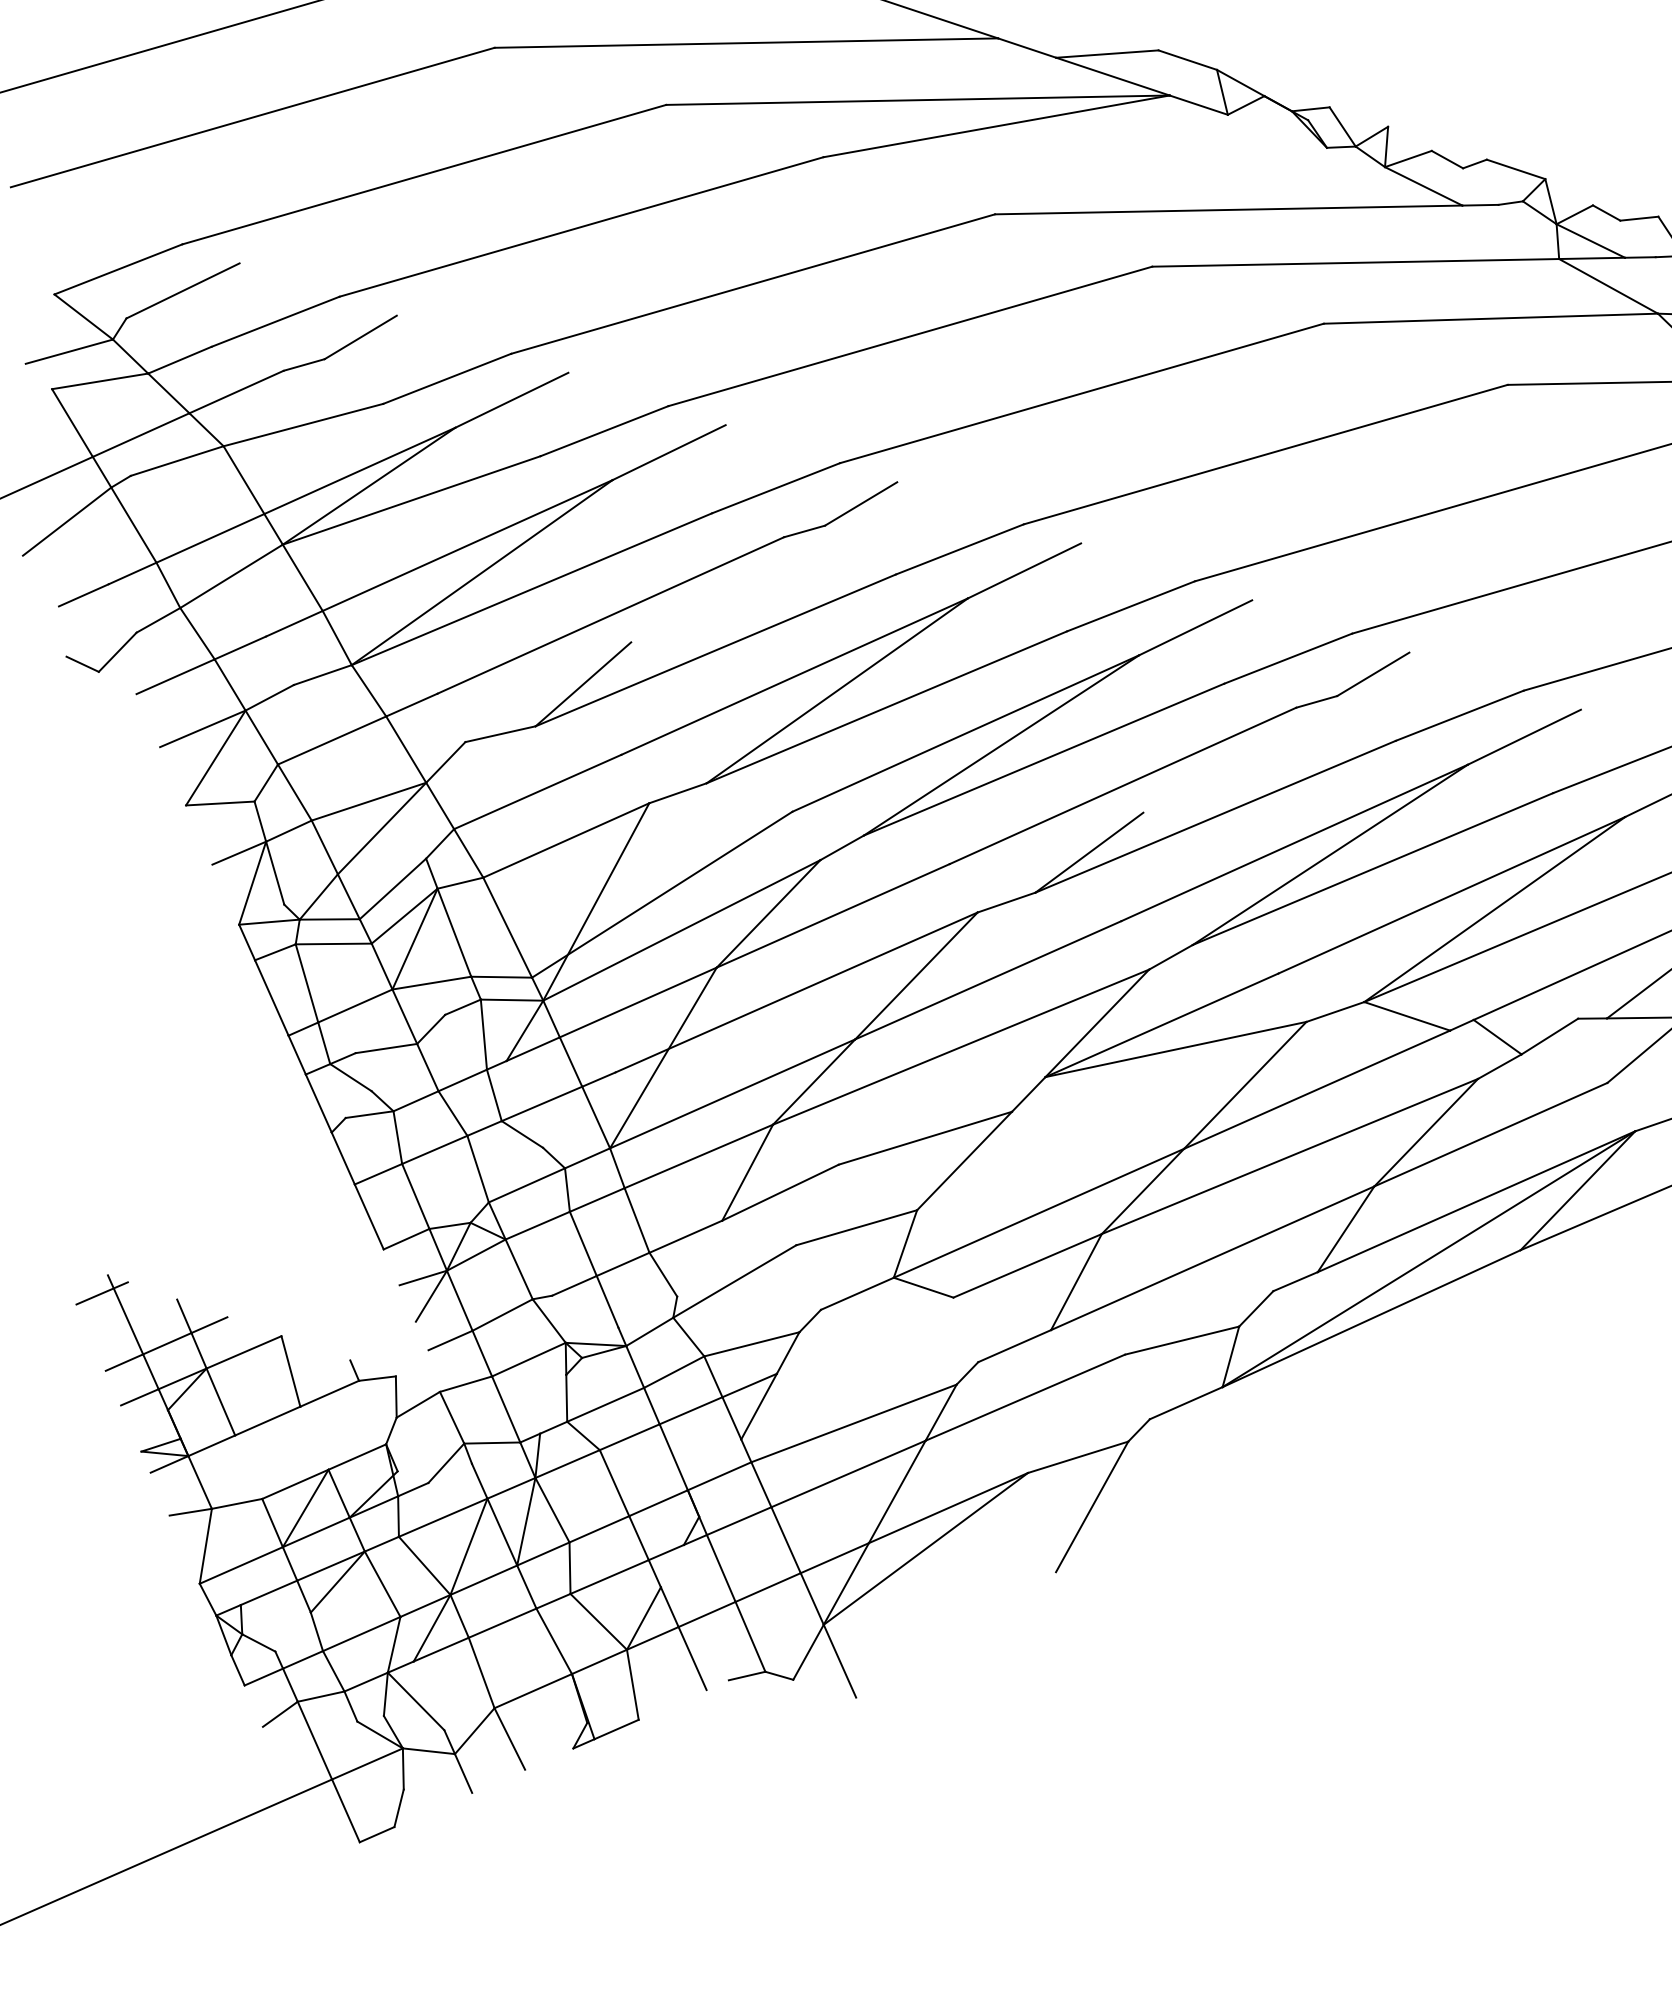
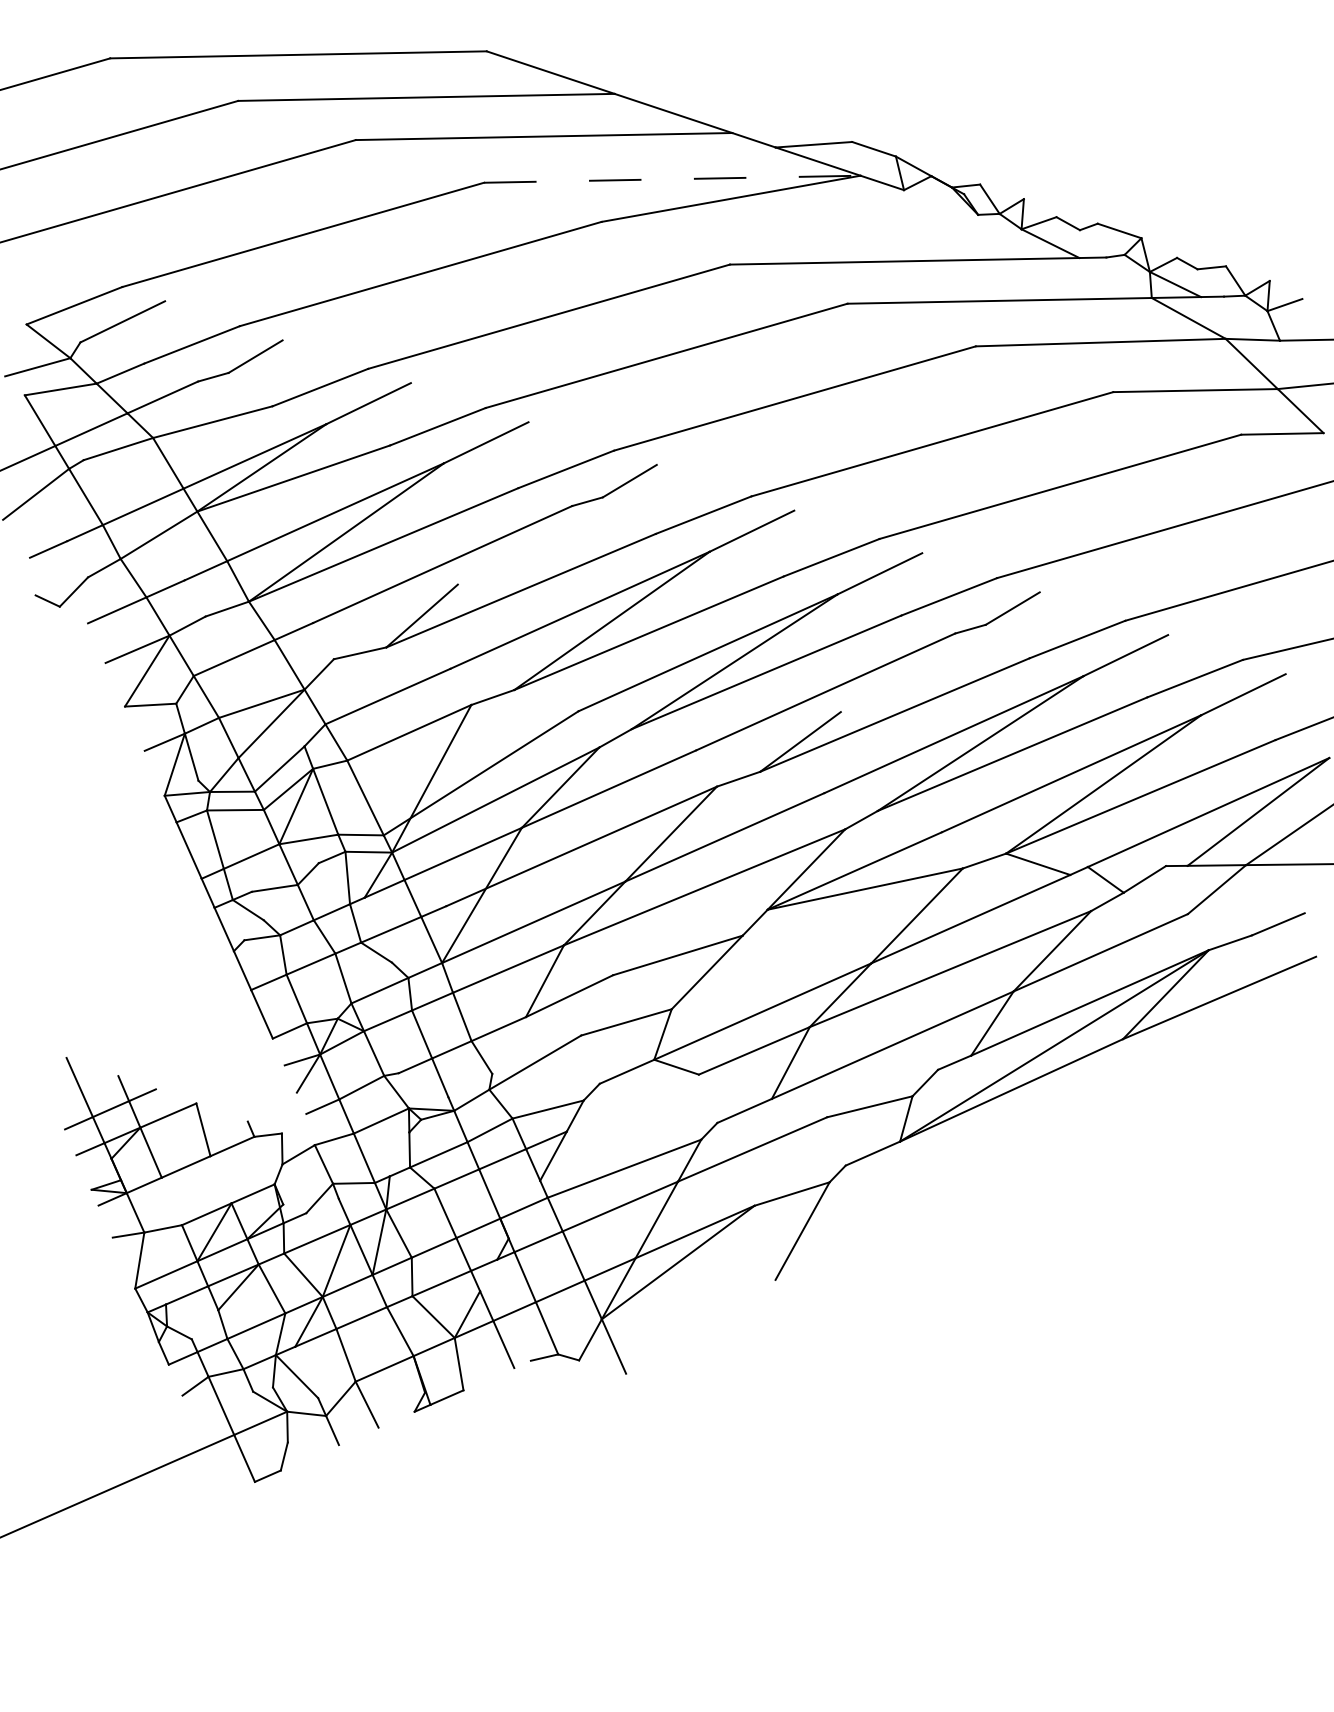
line: (918, 100) -> (672, 179), solid -> dashed
line: (102, 1293) -> (62, 1071), removed

